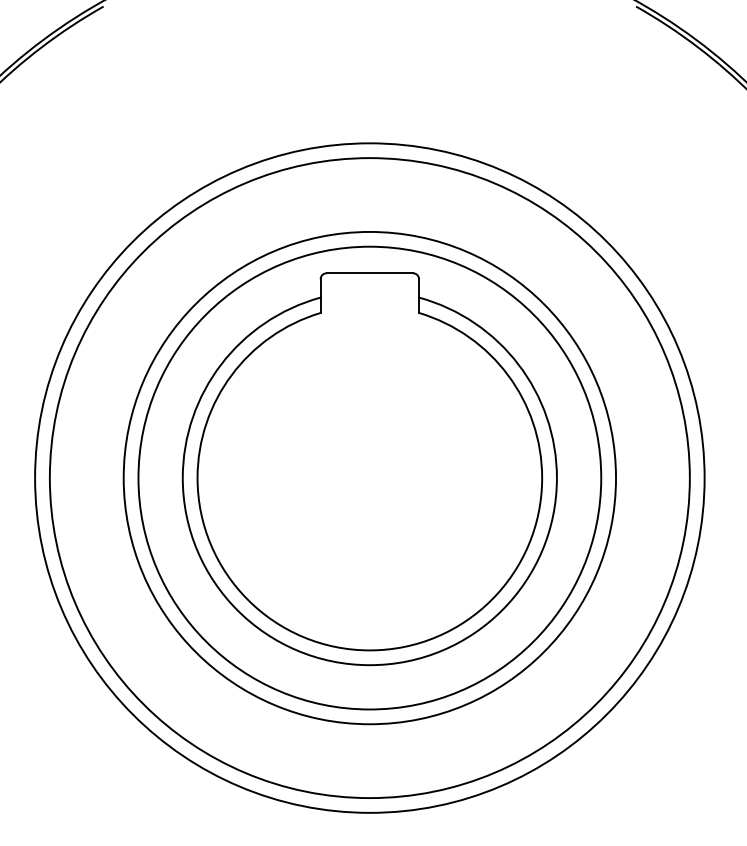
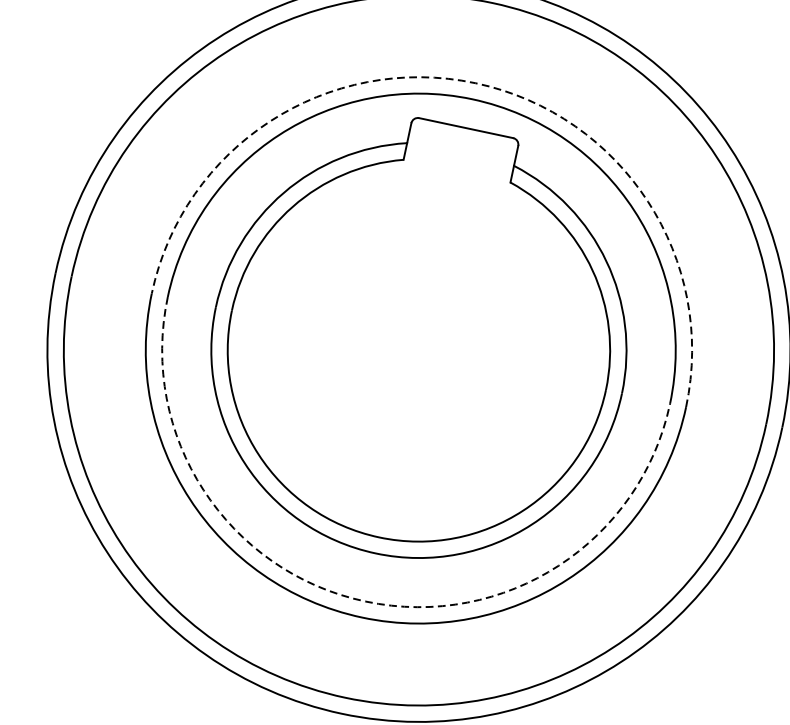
arc: (369, 231) -> (475, 82), solid -> dashed
arc: (369, 709) -> (365, 601), solid -> dashed

